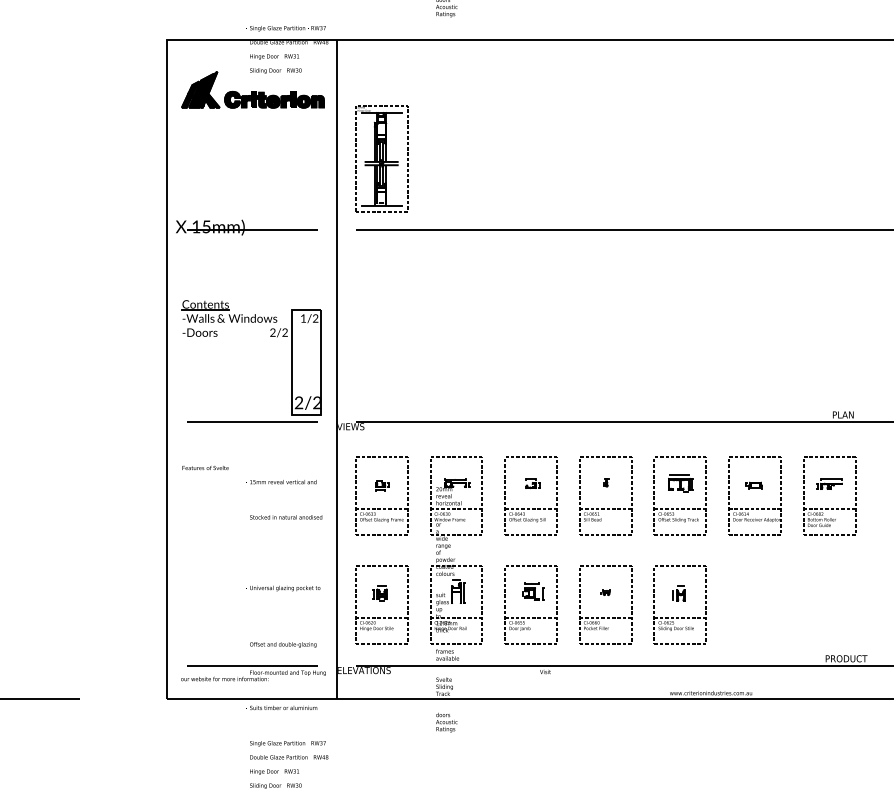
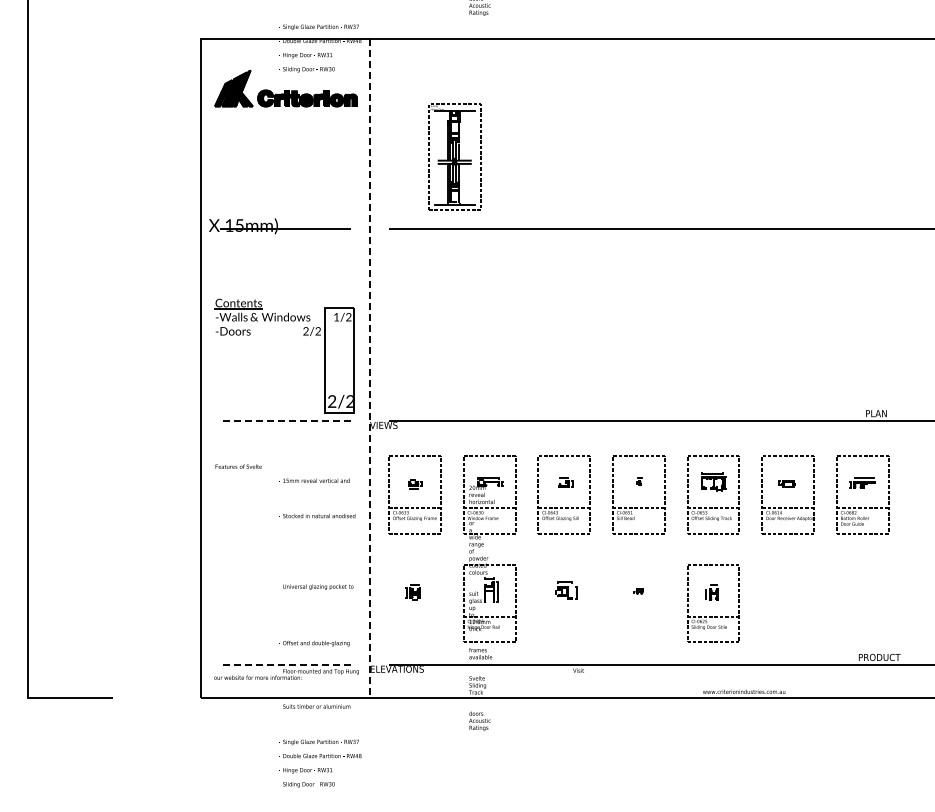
part: (381, 157) -> (454, 156), moved
line: (336, 369) -> (369, 368), solid -> dashed
line: (252, 421) -> (285, 420), solid -> dashed
part: (380, 617) -> (413, 616), removed
part: (529, 617) -> (562, 616), removed
part: (604, 617) -> (637, 616), removed
line: (252, 665) -> (285, 664), solid -> dashed

